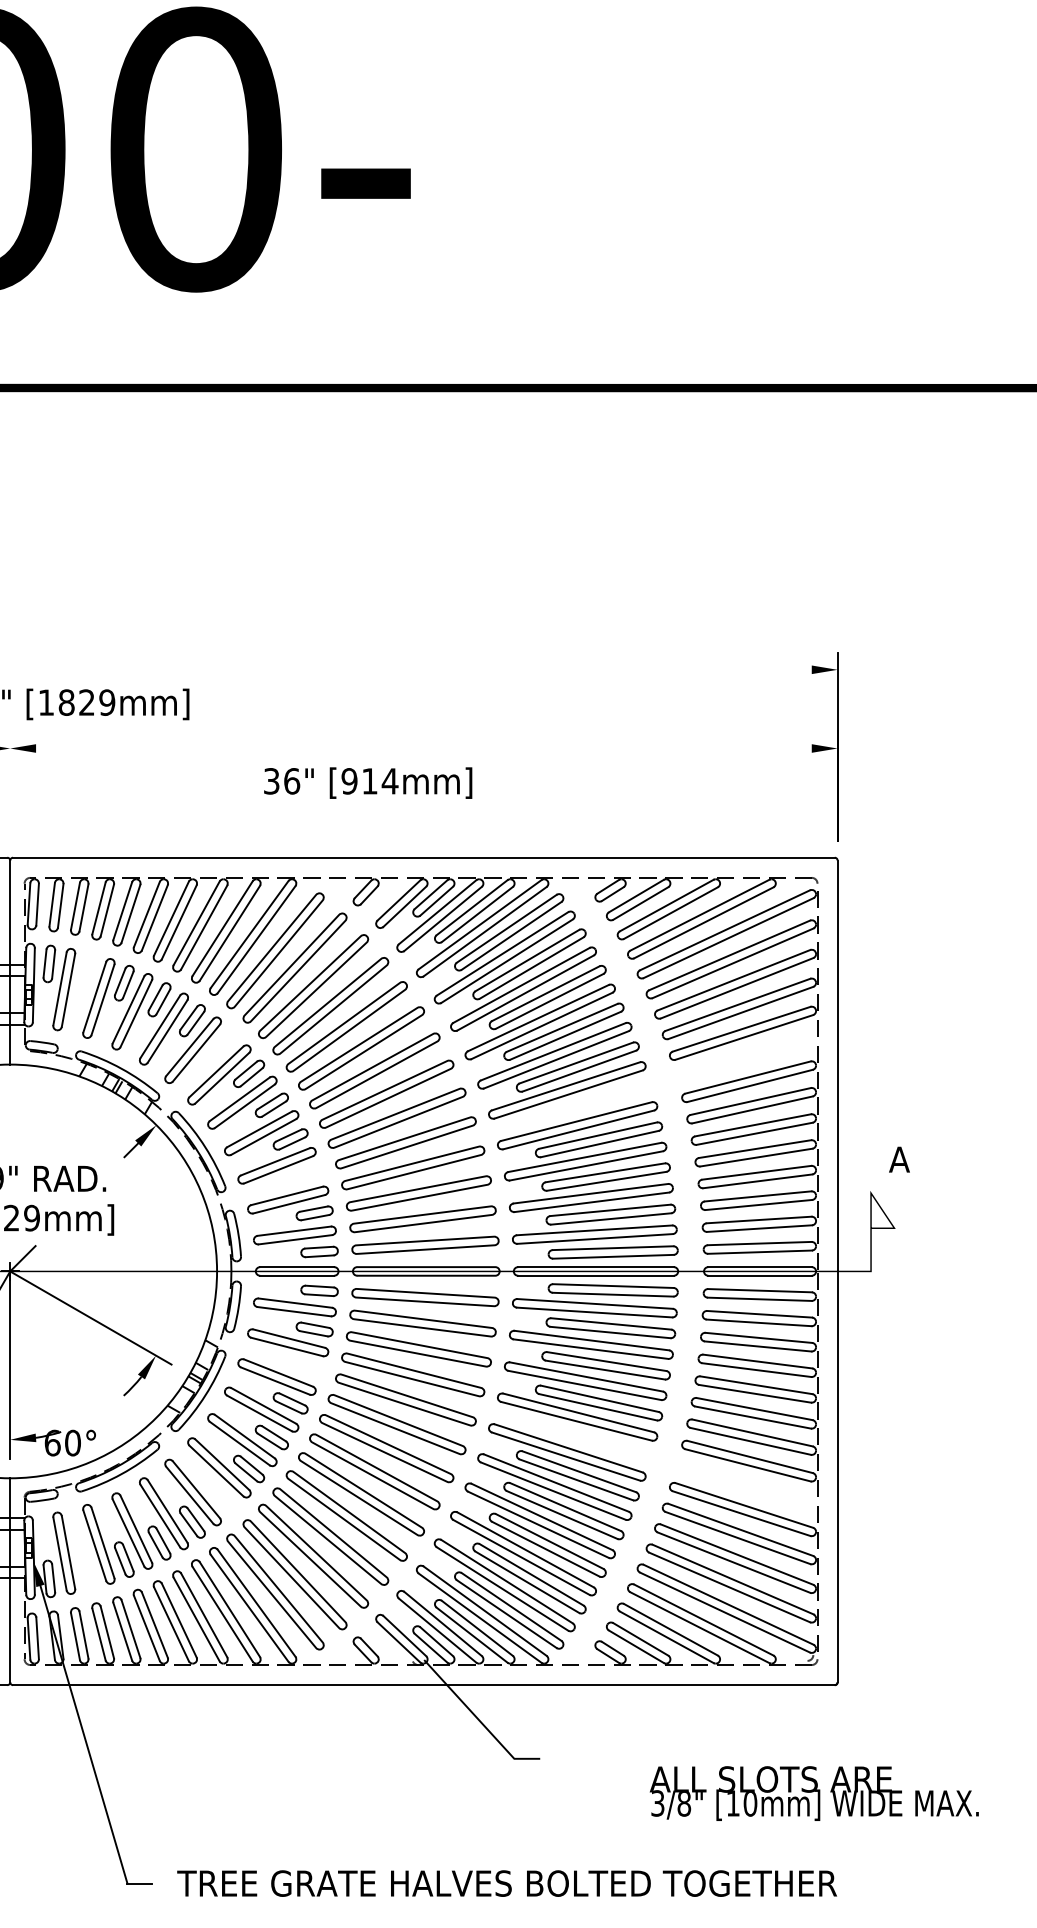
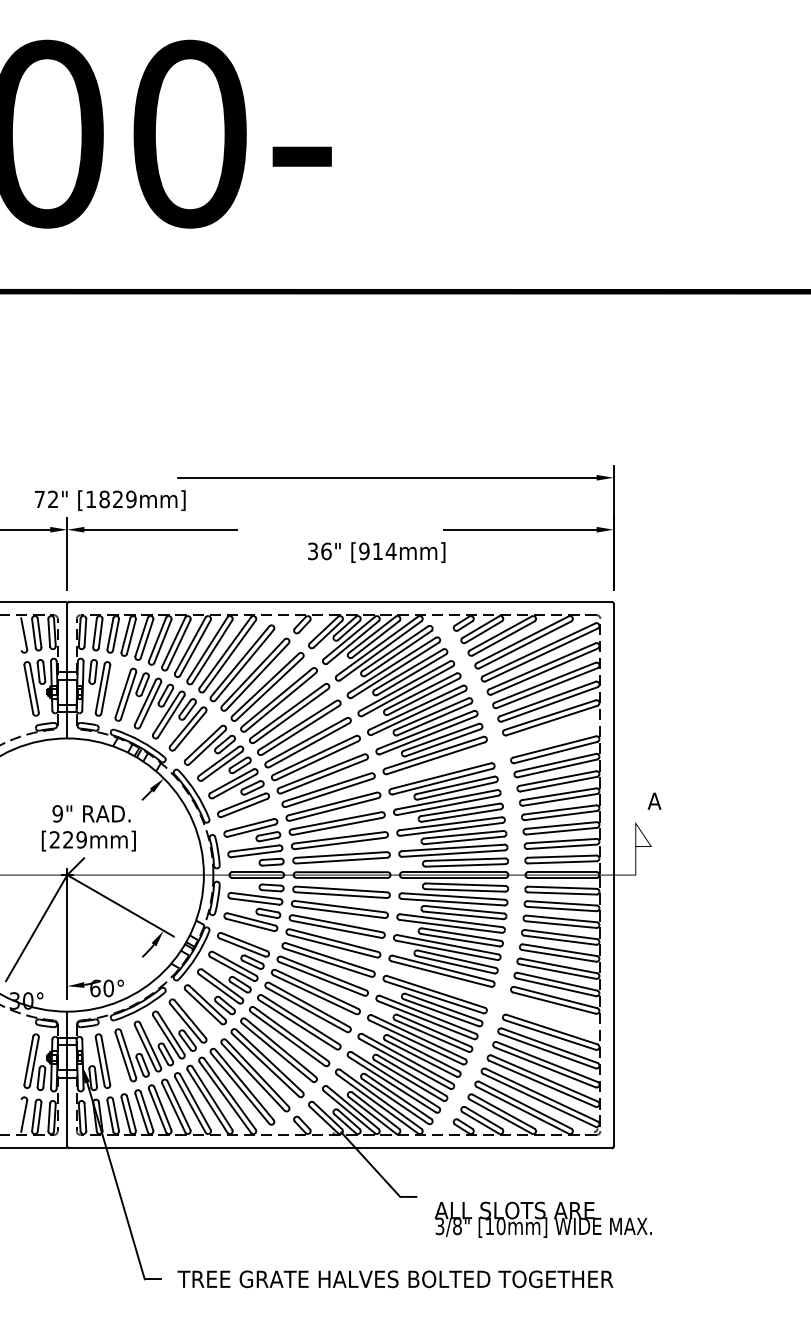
line: (493, 669) -> (386, 477), added
line: (151, 748) -> (160, 529), added
line: (694, 748) -> (519, 529), added
text: (367, 782) -> (376, 552), moved
line: (10, 786) -> (67, 554), added
text: (813, 1793) -> (542, 1219), moved

